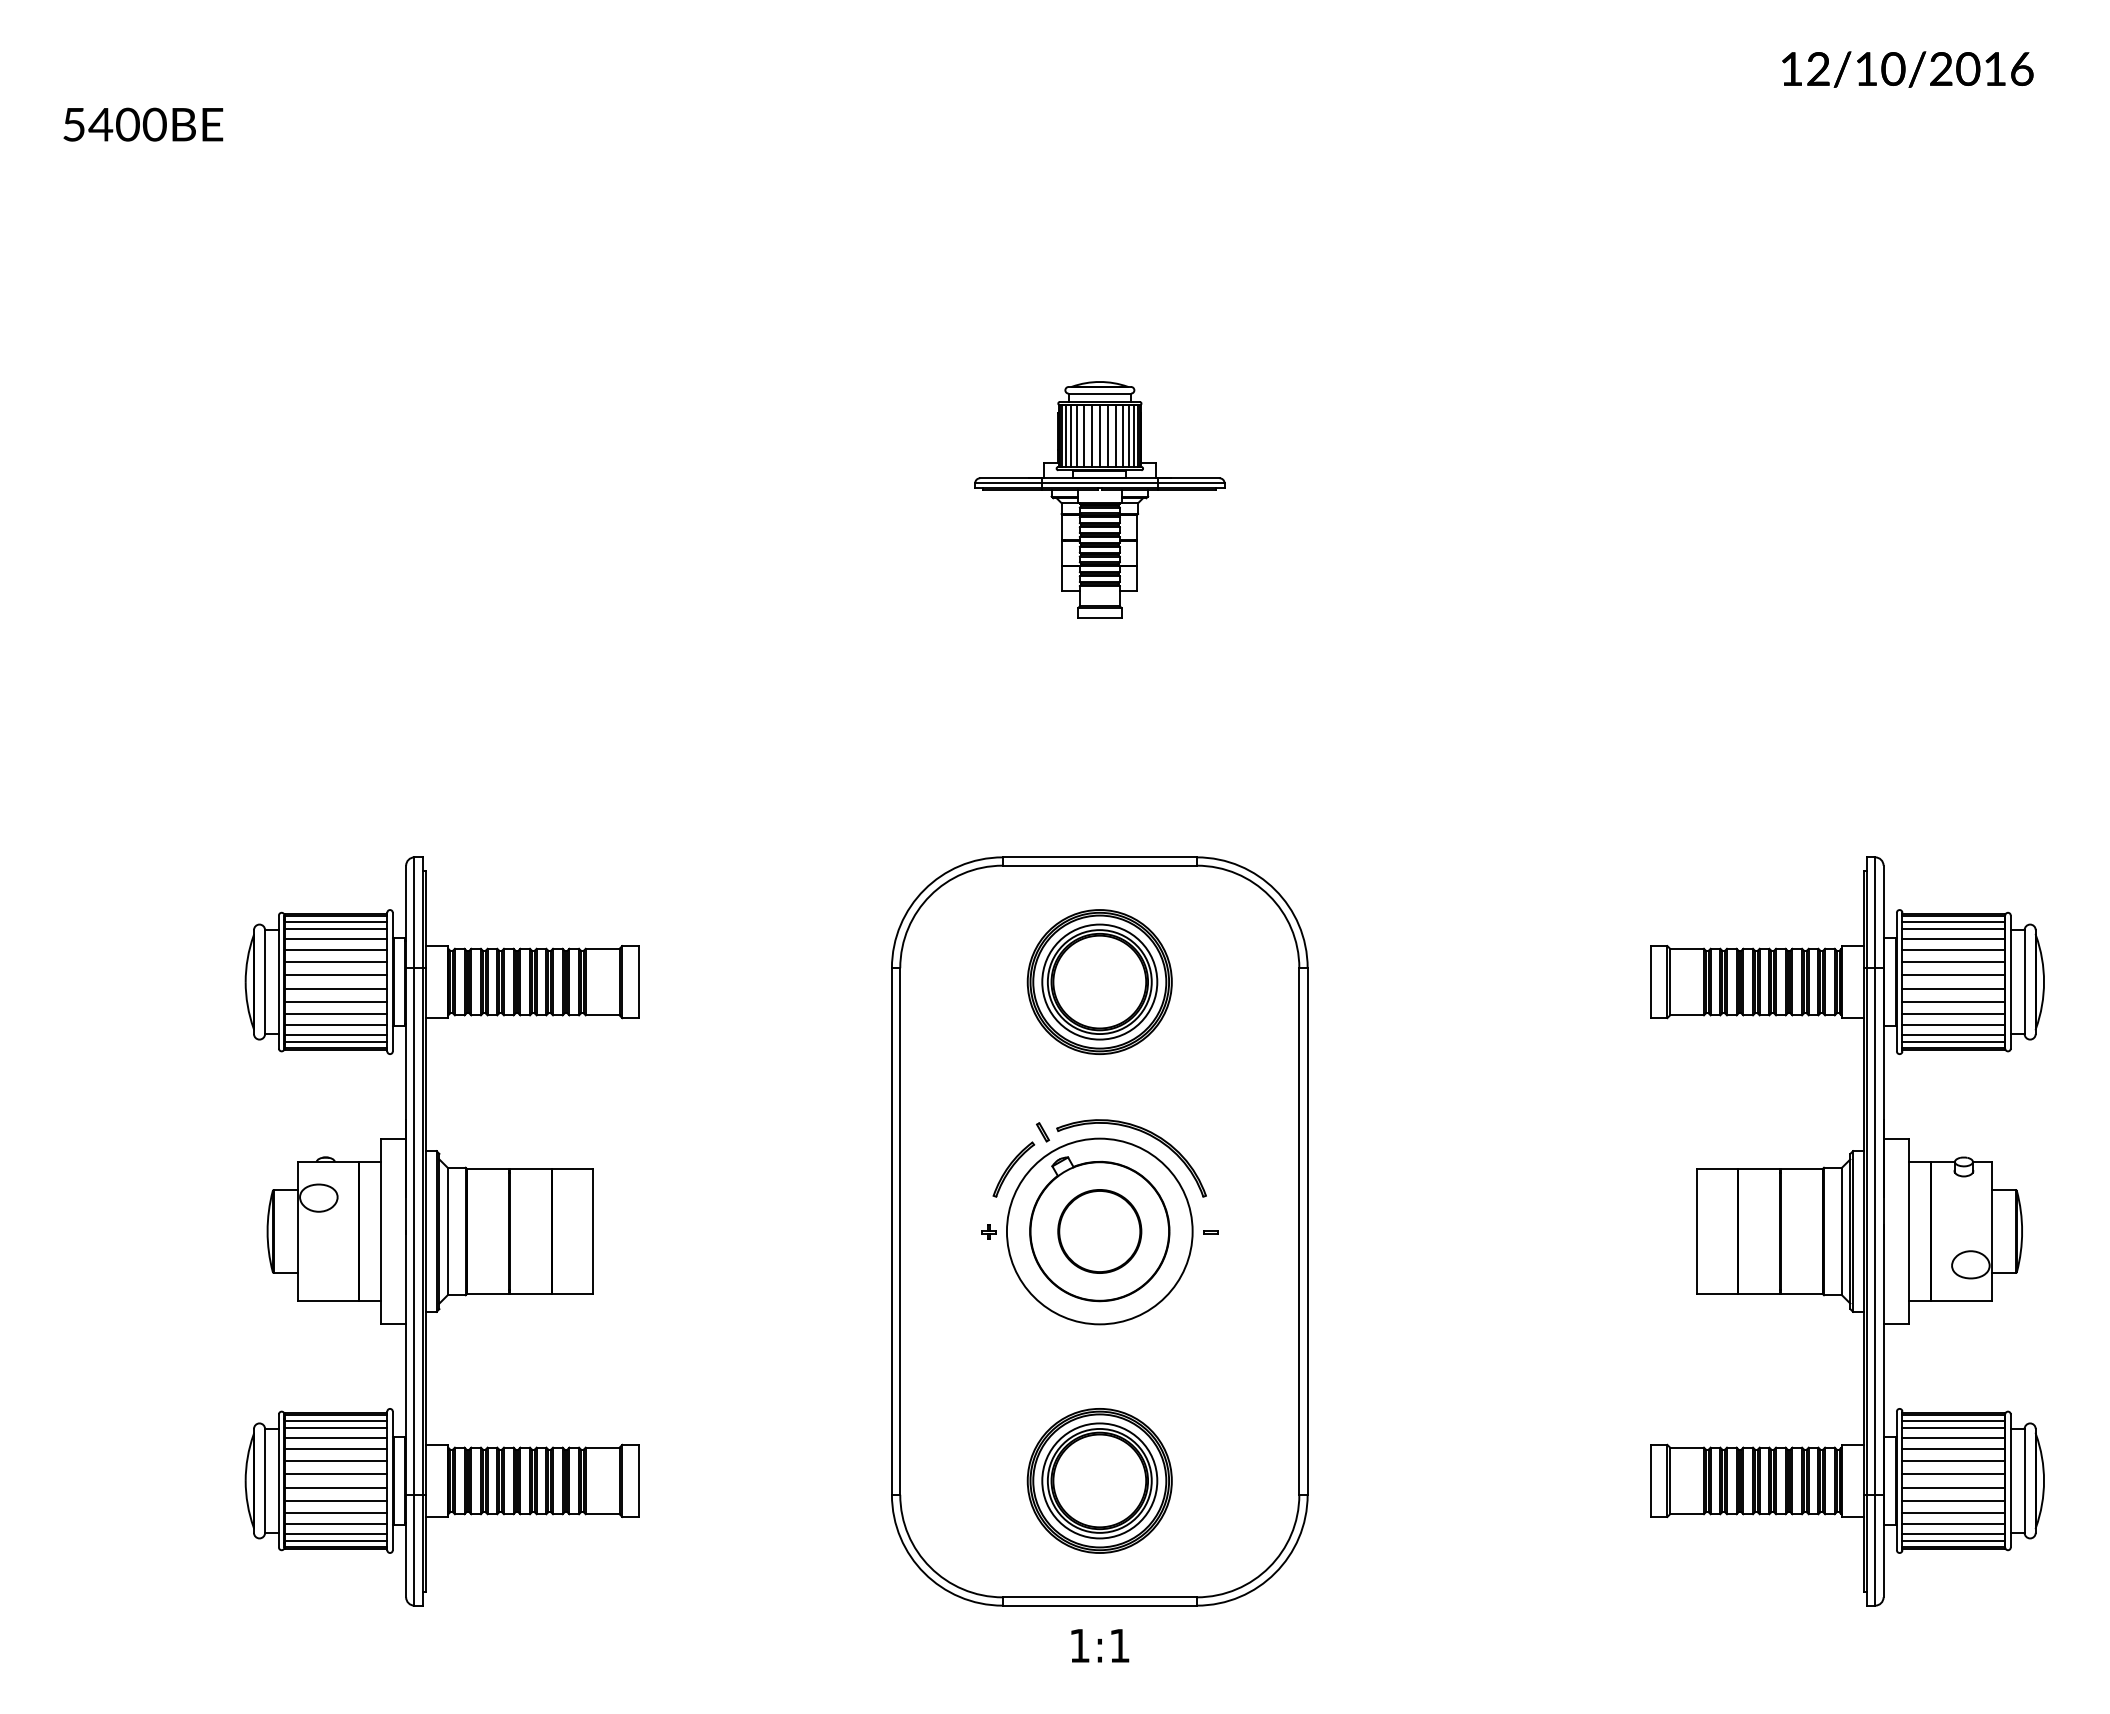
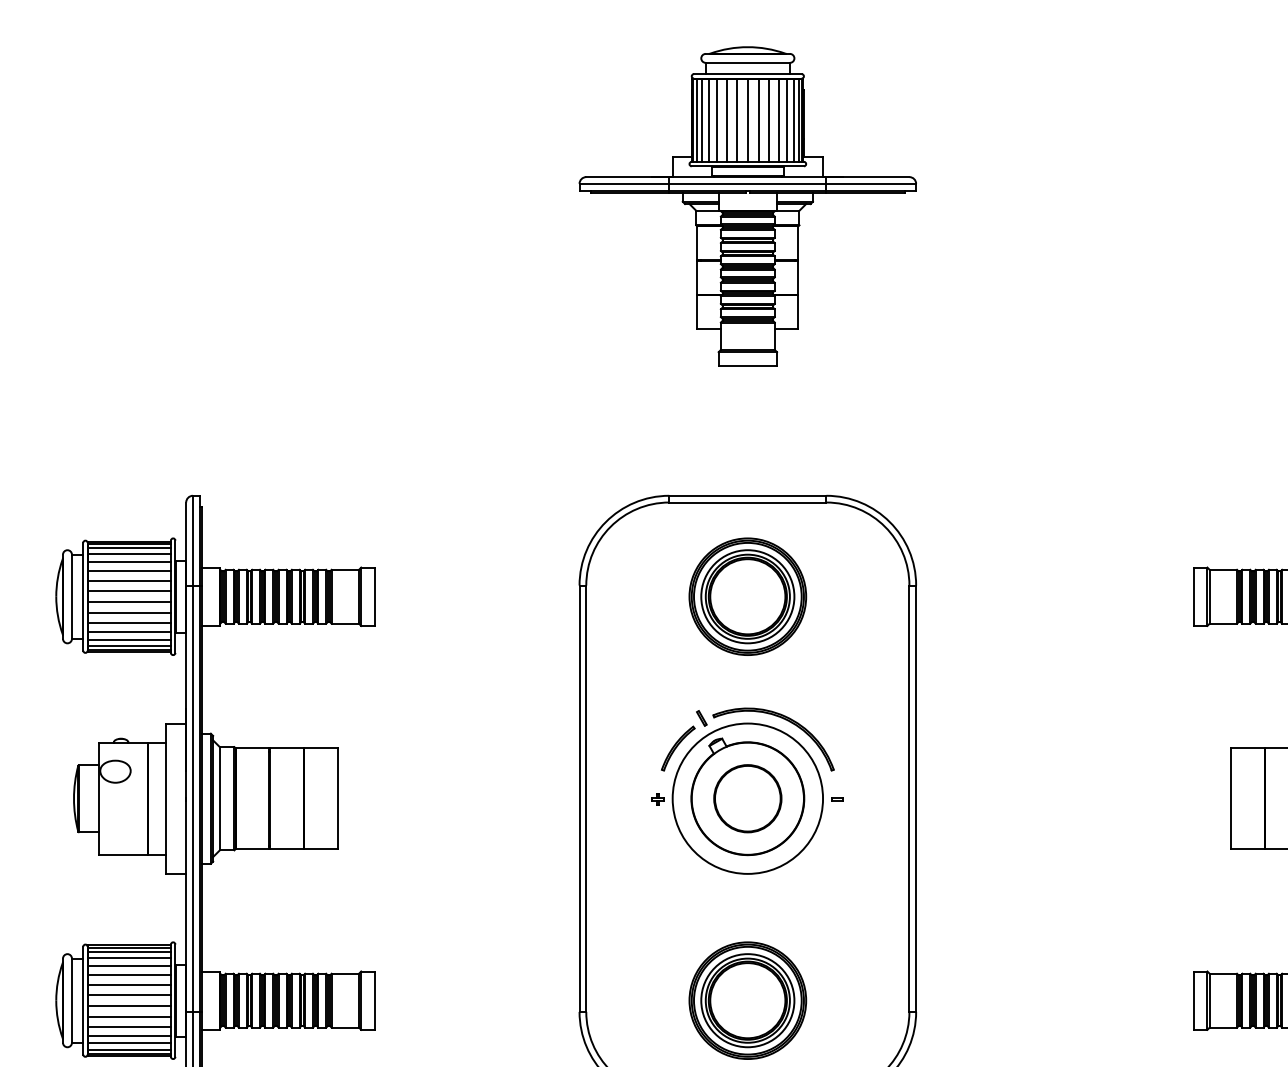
part: (1099, 499) -> (747, 206), size x1.67

